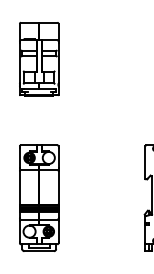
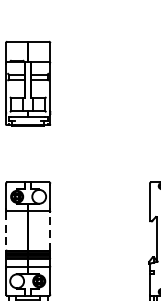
line: (19, 188) -> (5, 231), solid -> dashed
line: (58, 188) -> (50, 231), solid -> dashed

